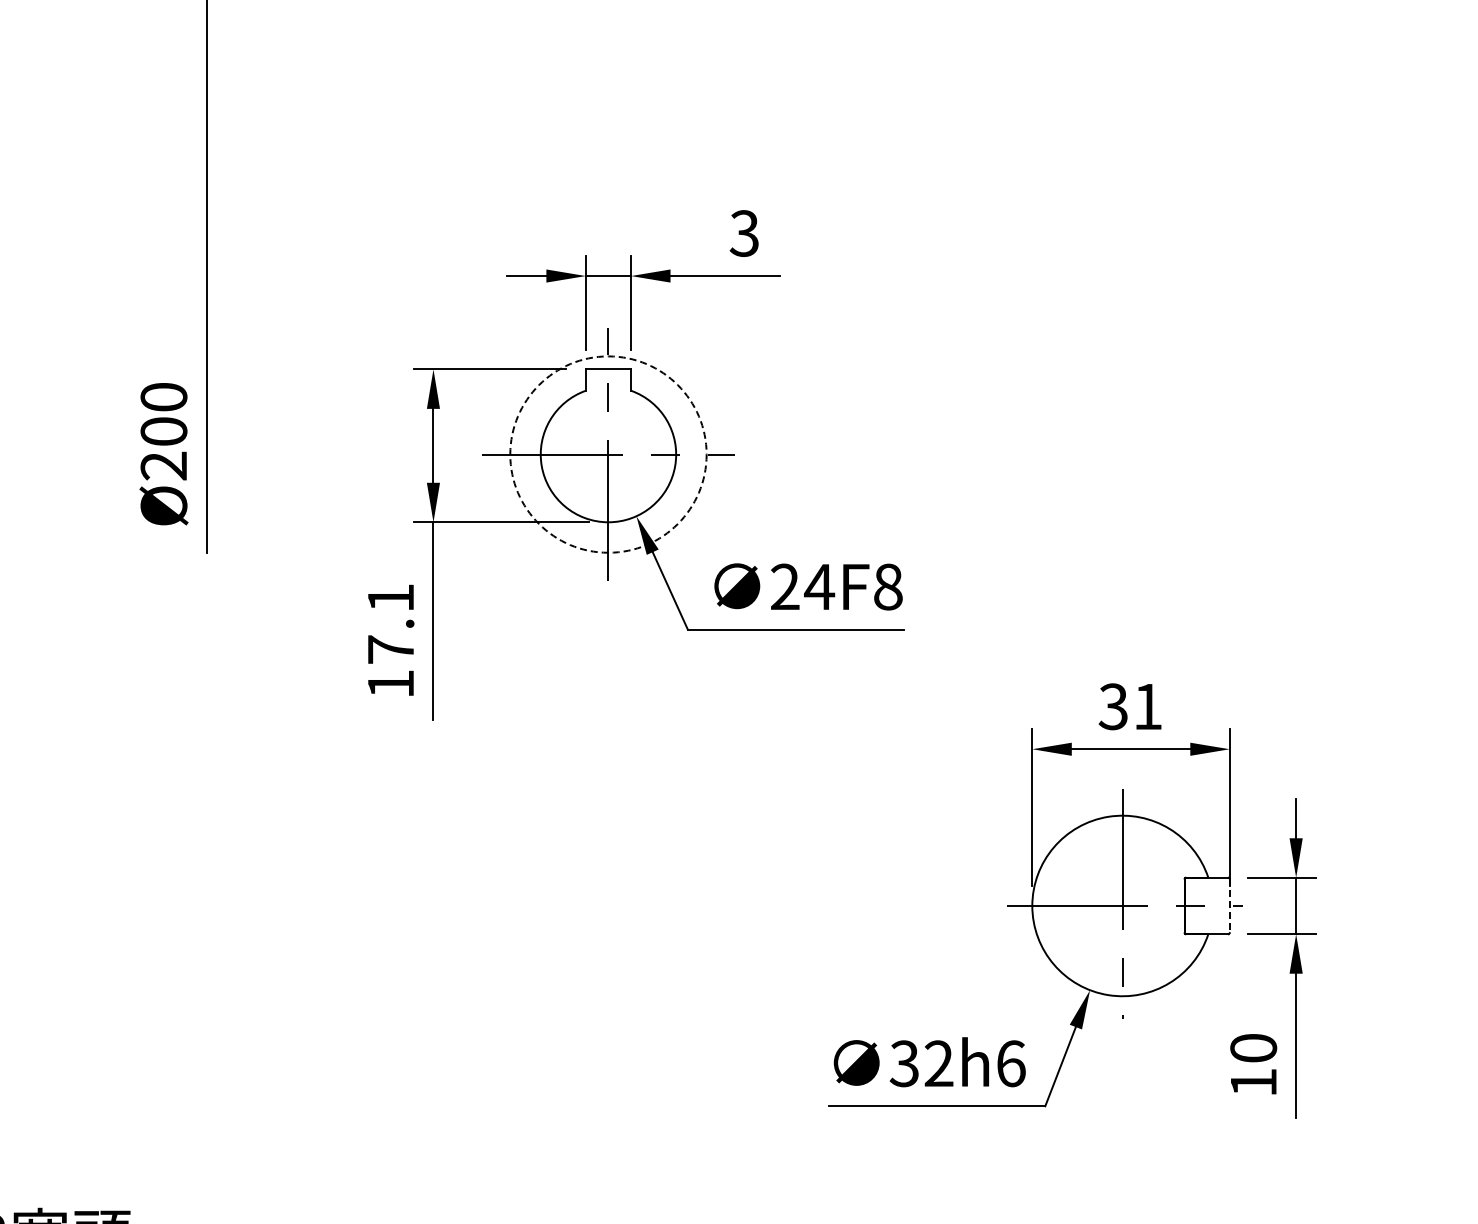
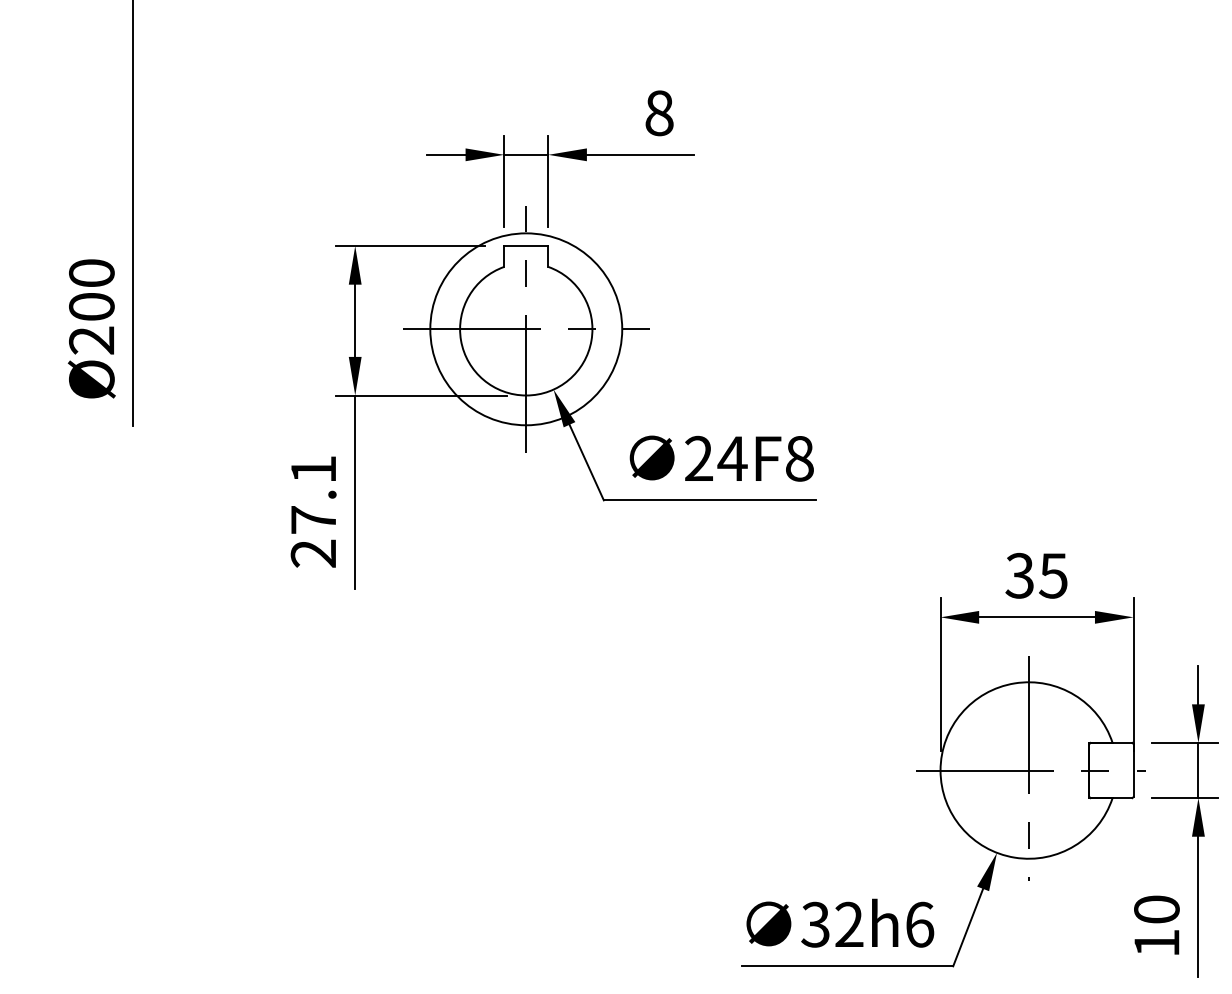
text: (744, 233) -> (659, 113), 3 -> 8
circle: (608, 454) -> (526, 329), dashed -> solid
text: (390, 684) -> (313, 554), 17.1 -> 27.1
text: (1147, 707) -> (1053, 576), 31 -> 35
line: (1229, 906) -> (1133, 771), dashed -> solid

